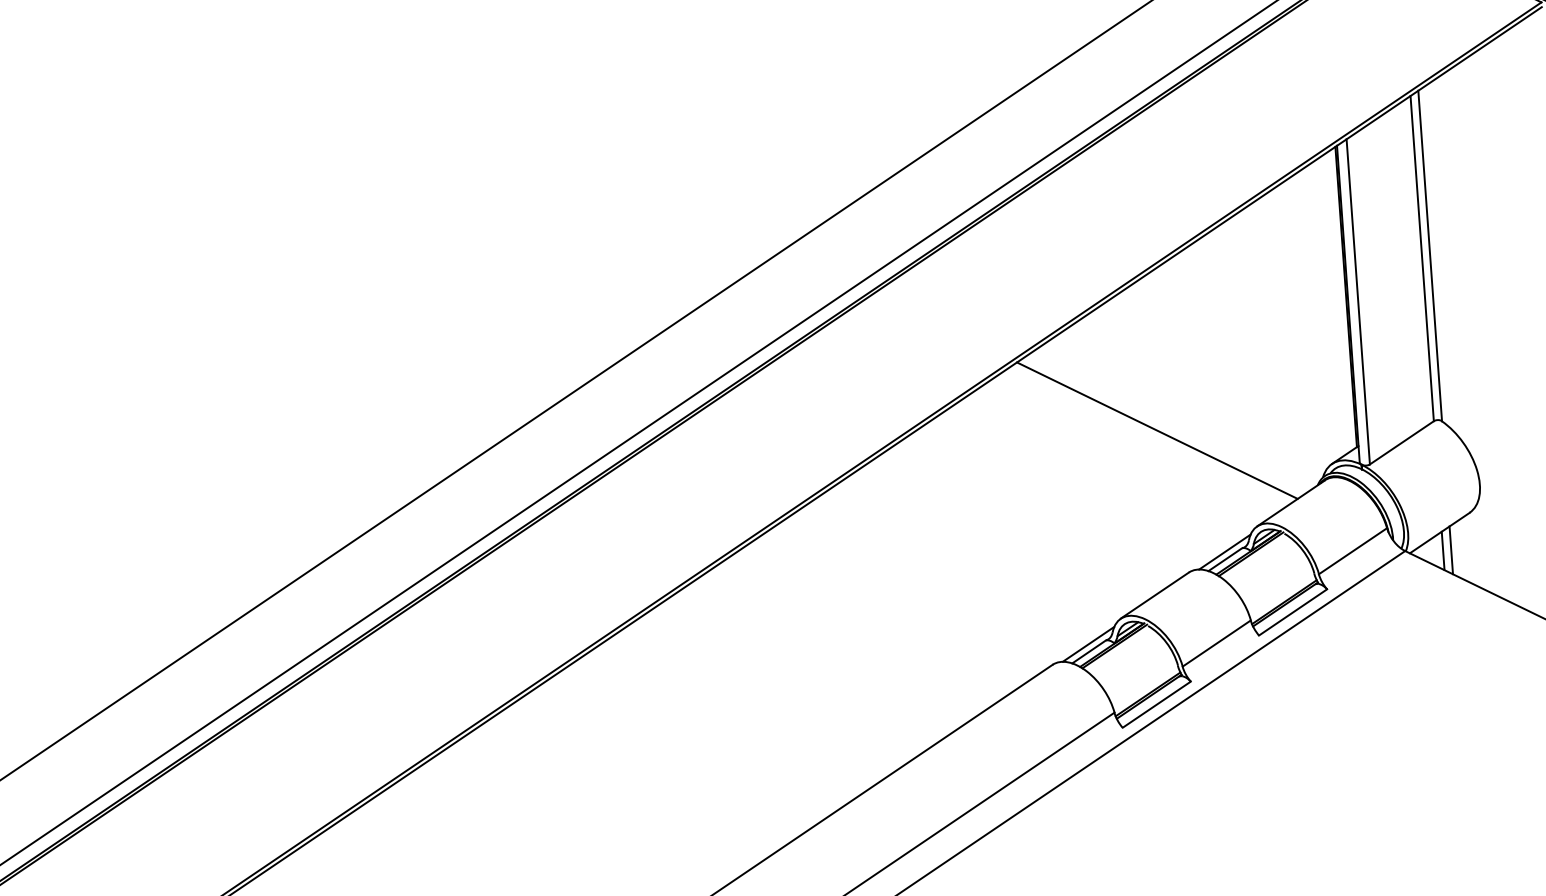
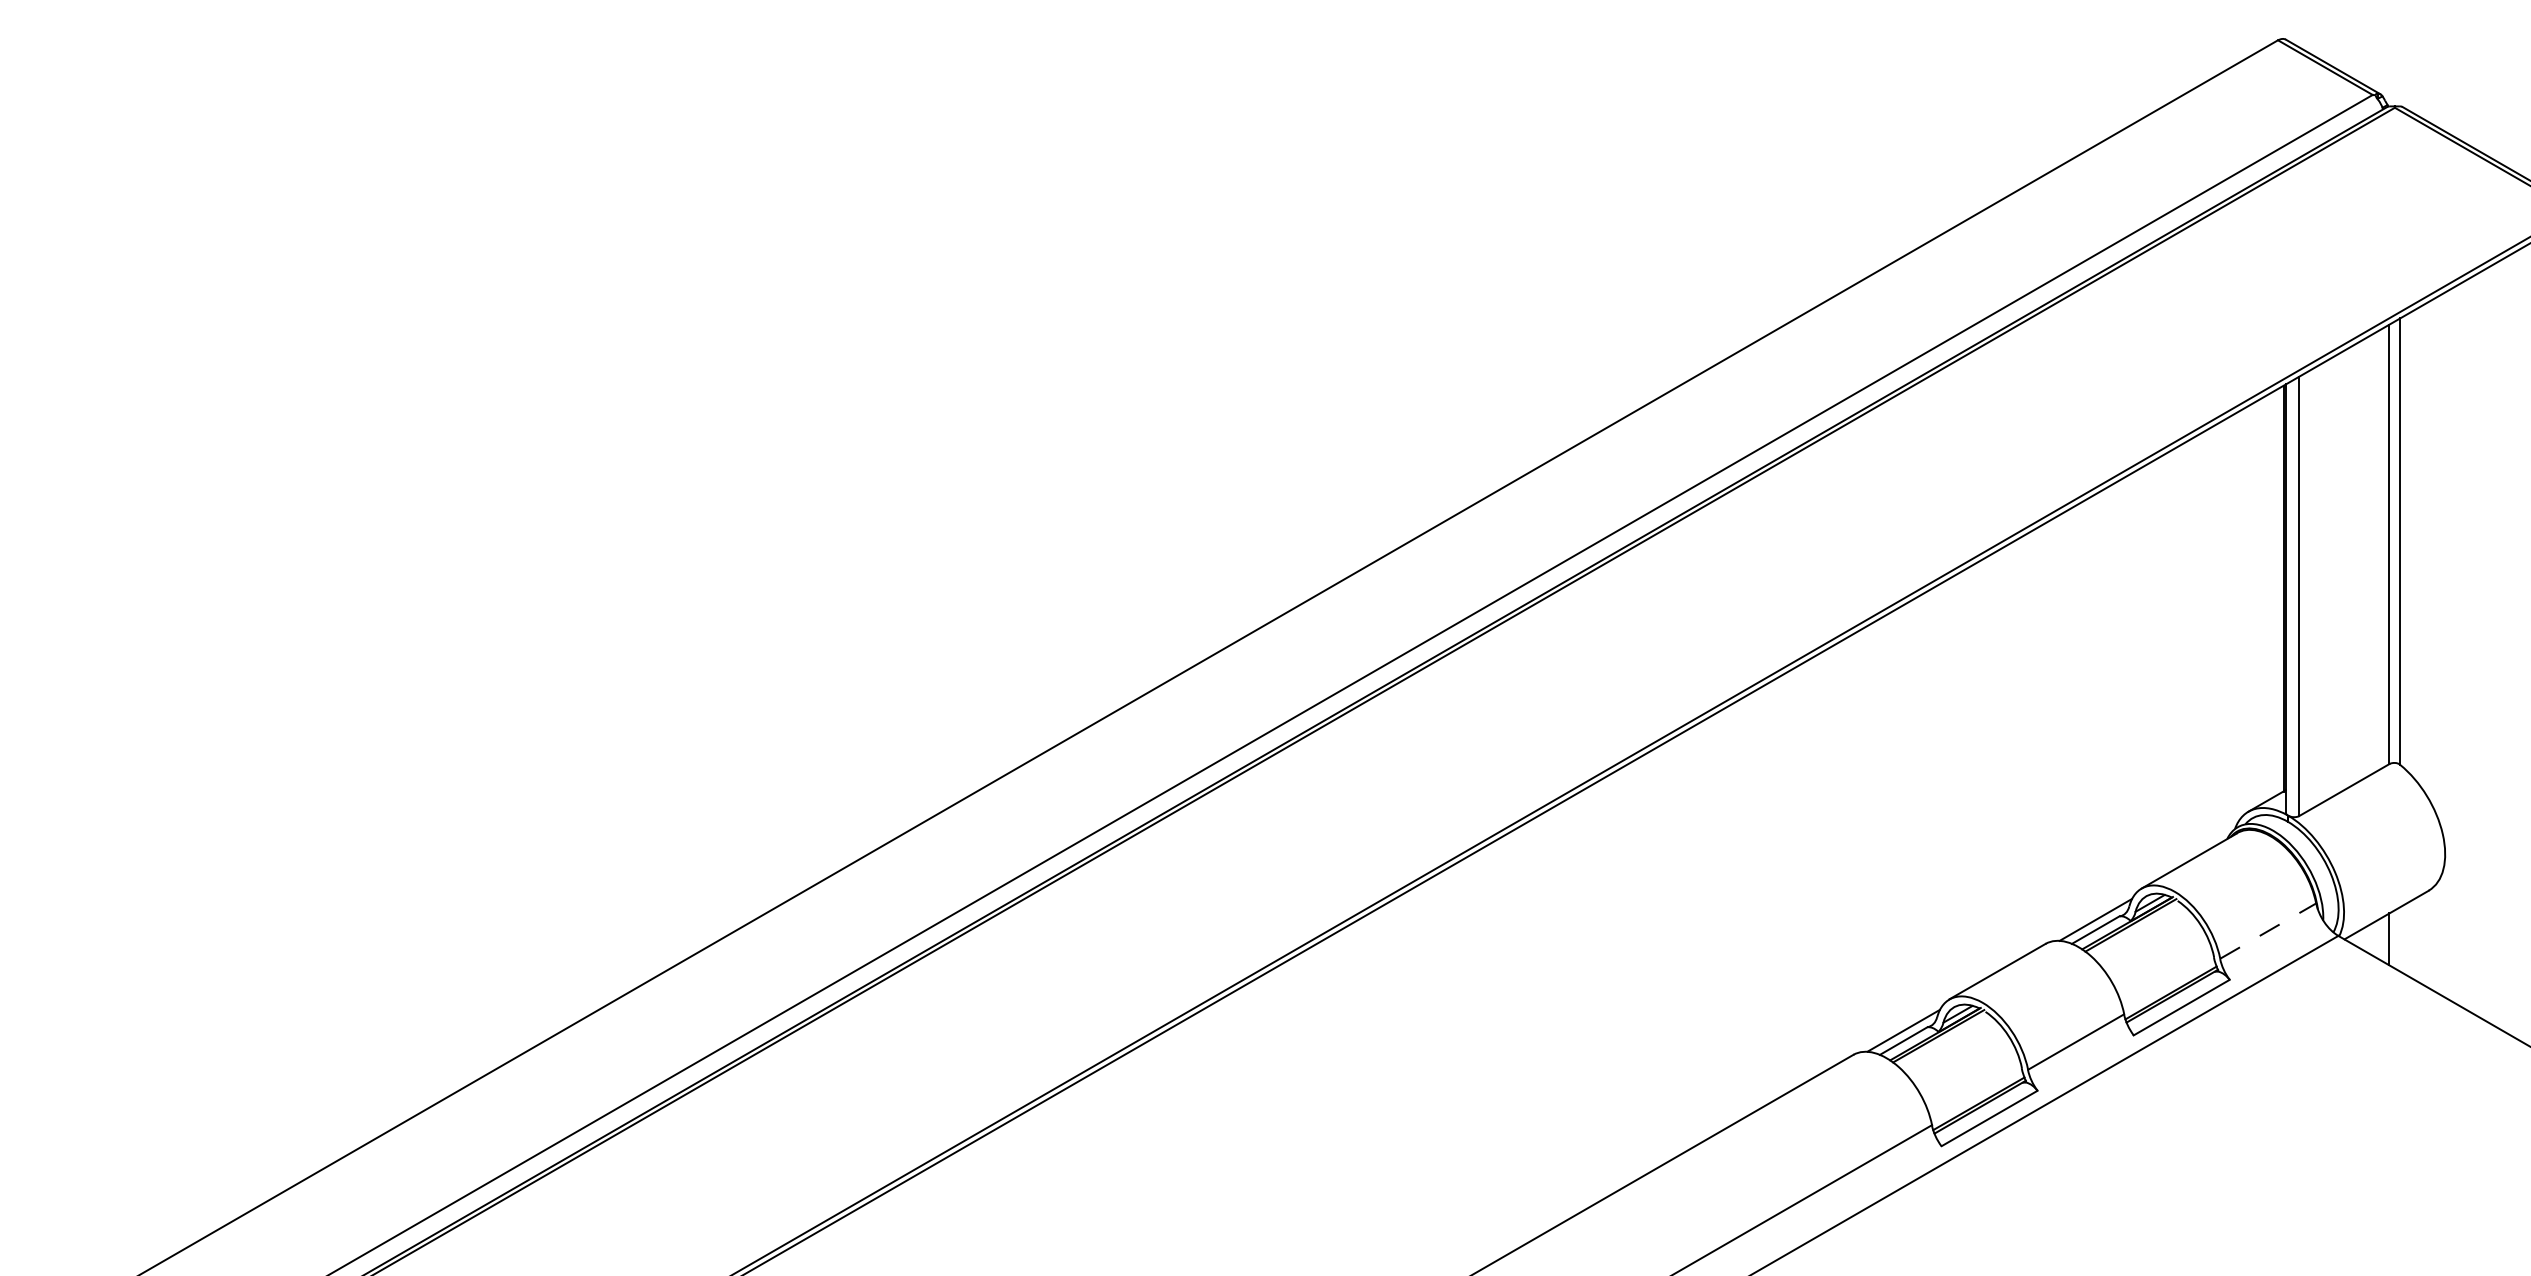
line: (1157, 430) -> (2016, 749), removed
line: (1353, 550) -> (2268, 930), solid -> dashed
line: (1451, 550) -> (2400, 939), removed

